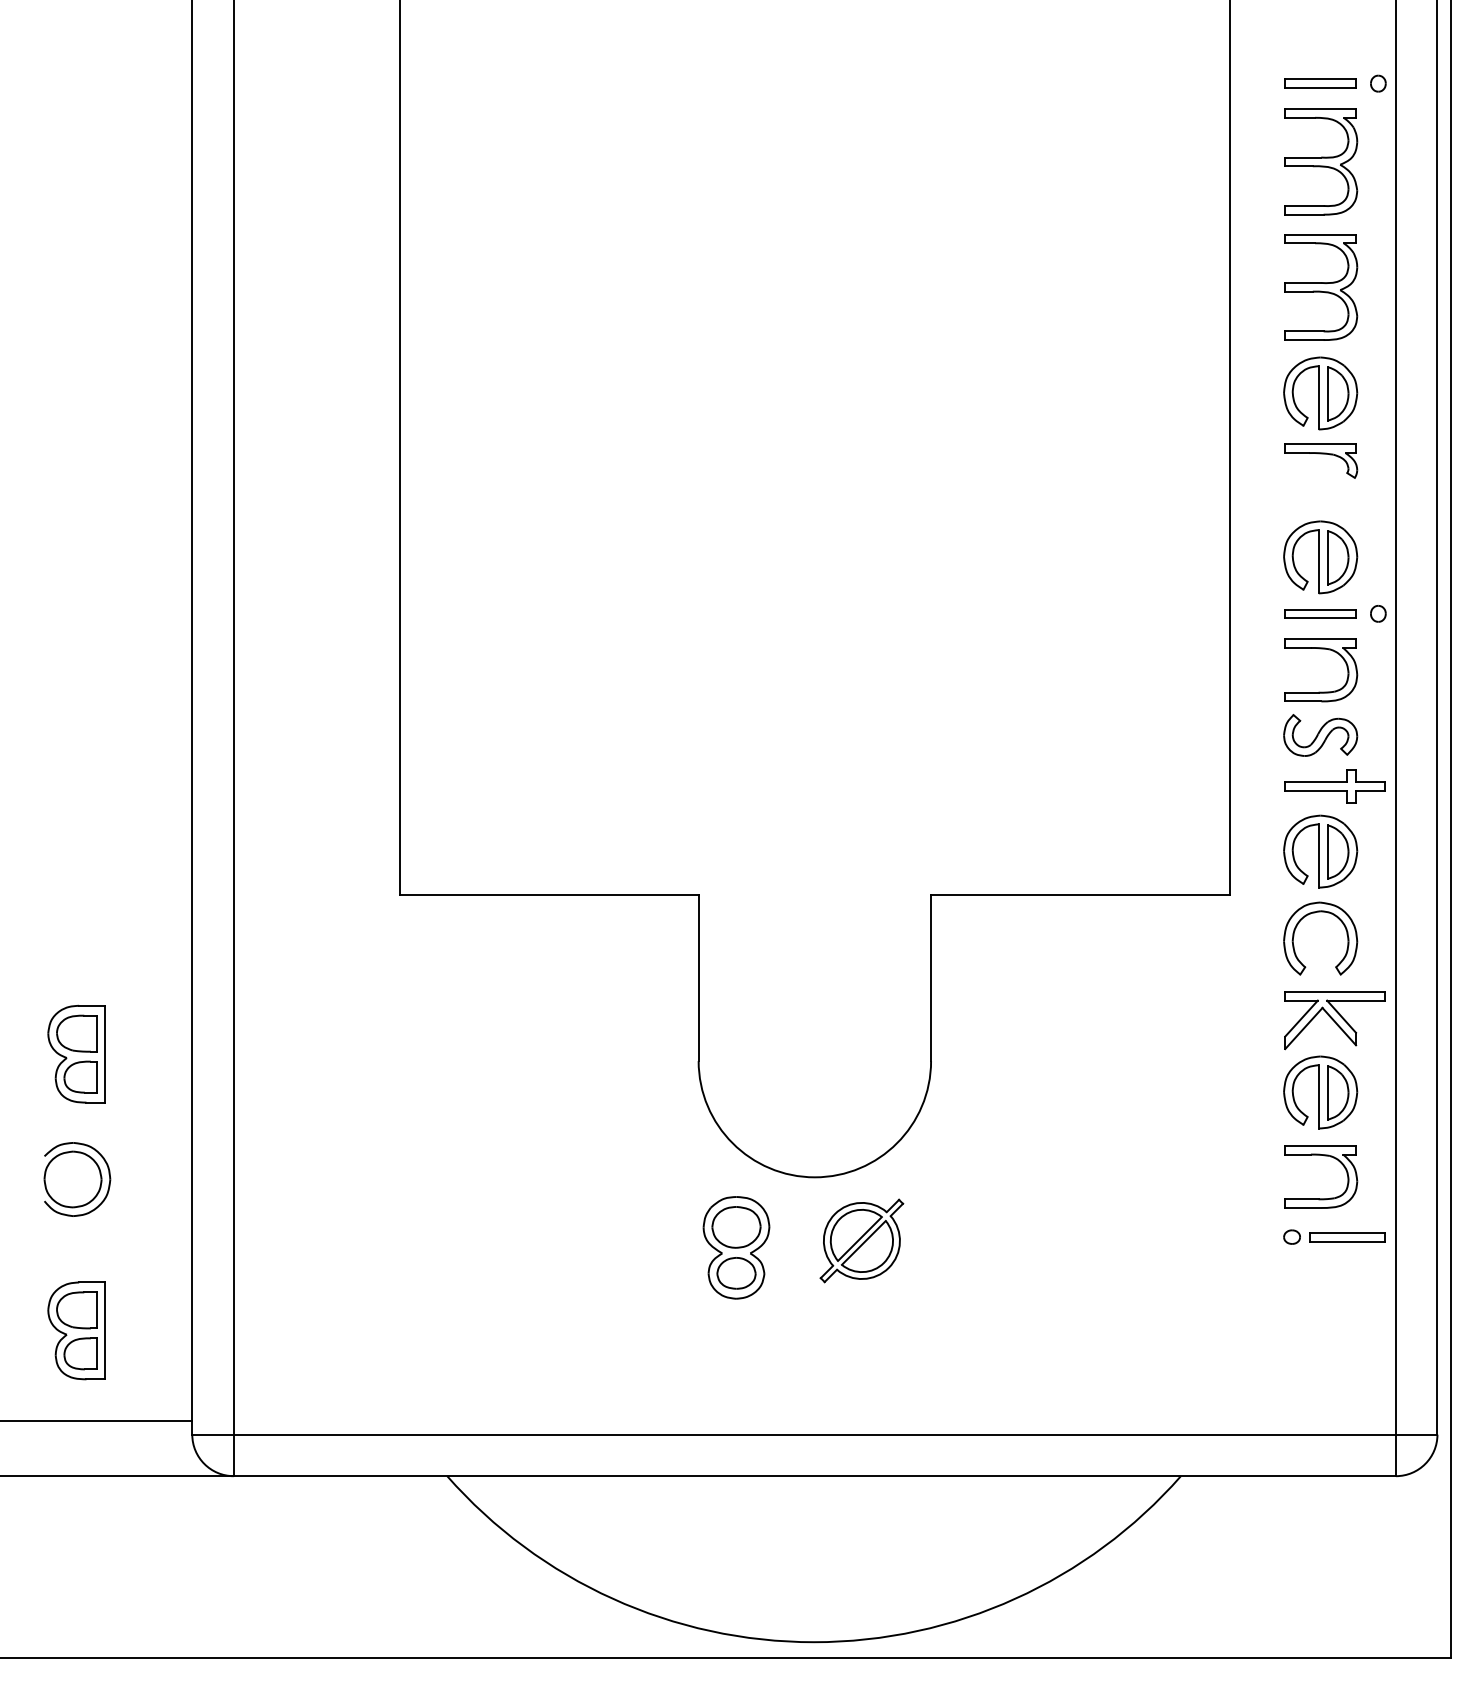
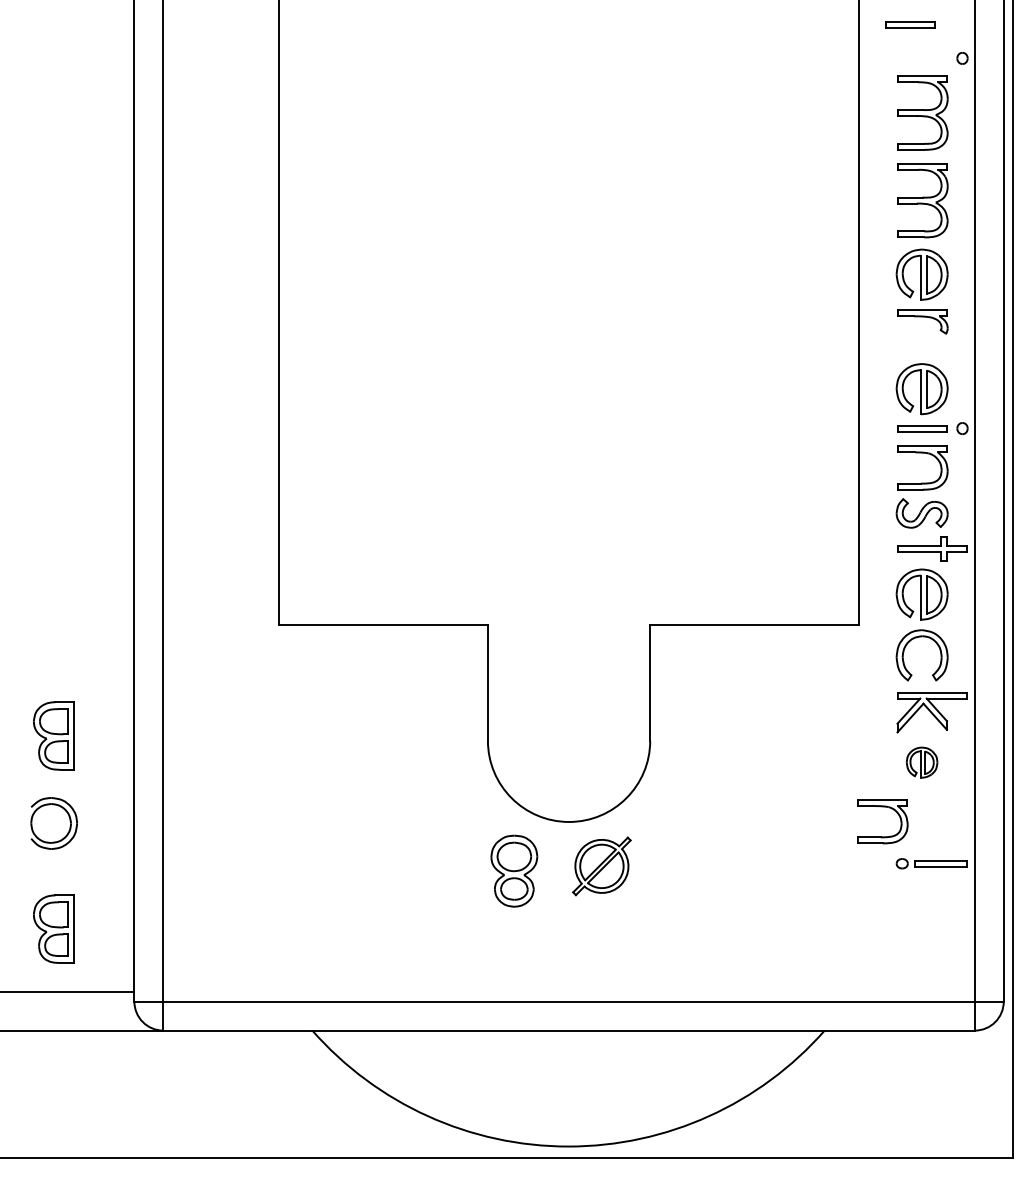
part: (1321, 82) -> (910, 24), moved
part: (1319, 1092) -> (921, 762), size x0.6
part: (1321, 1156) -> (882, 807), moved

